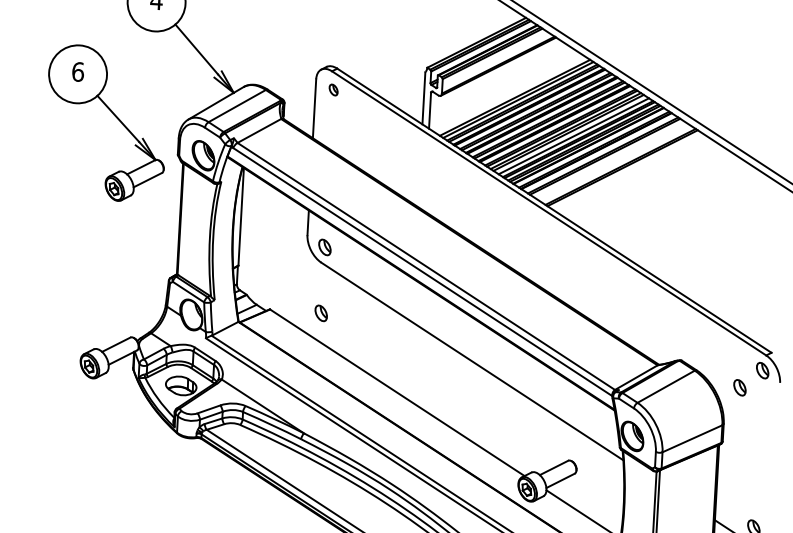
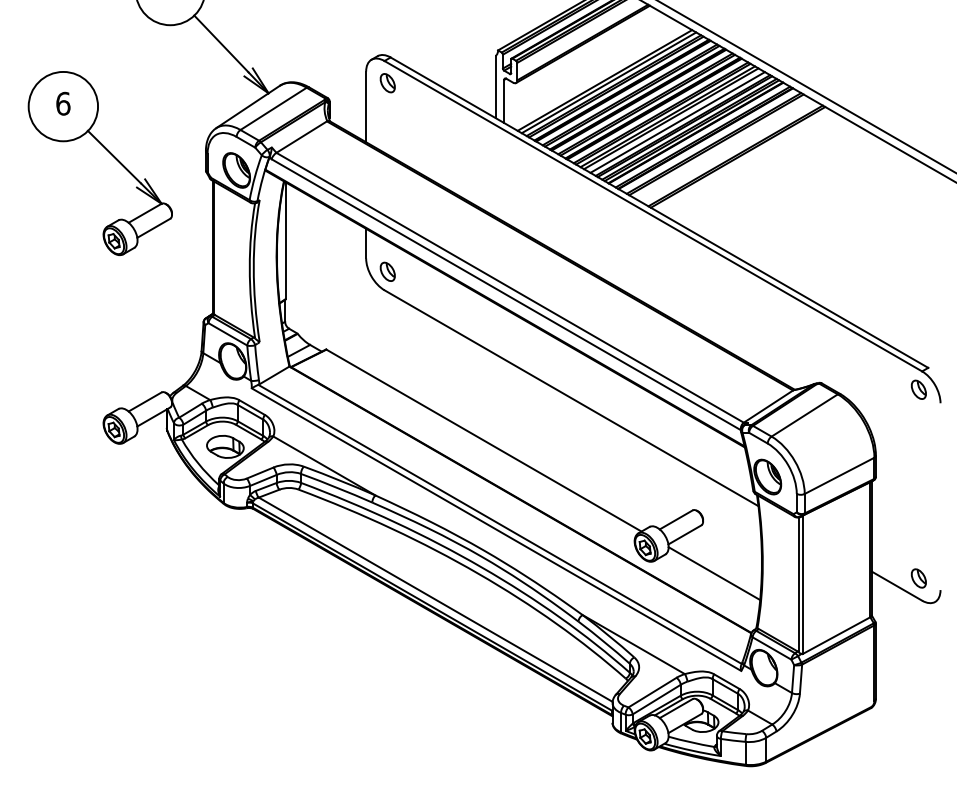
part: (333, 90) -> (387, 83), size x1.43
part: (114, 115) -> (109, 153), moved
part: (321, 313) -> (387, 350), removed
part: (739, 387) -> (892, 411), removed

